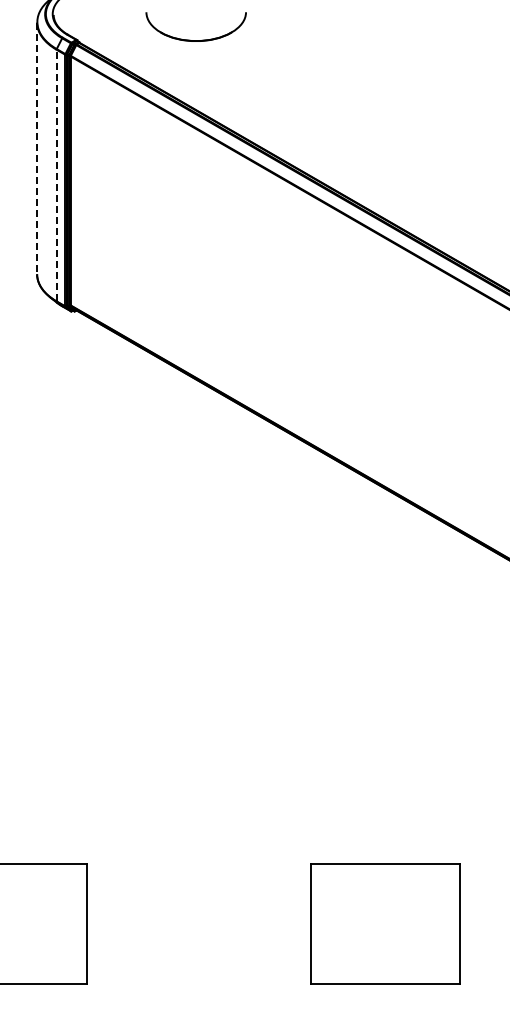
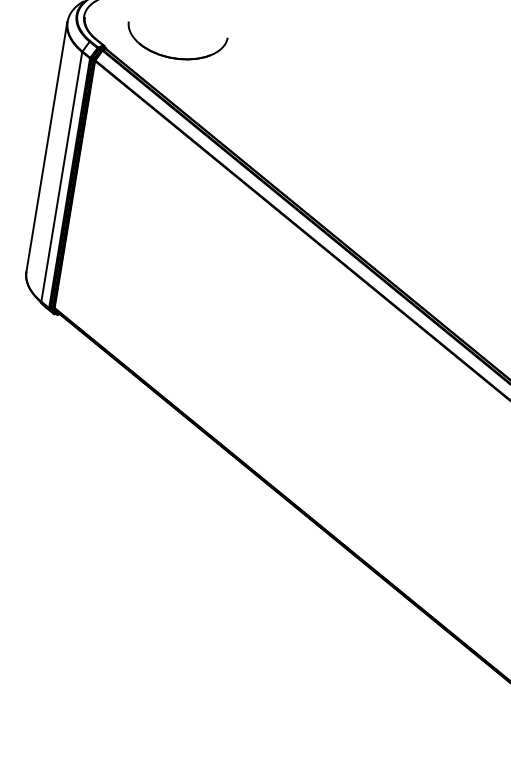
part: (190, 39) -> (168, 55), moved
line: (37, 148) -> (47, 147), dashed -> solid
line: (56, 175) -> (61, 176), dashed -> solid

